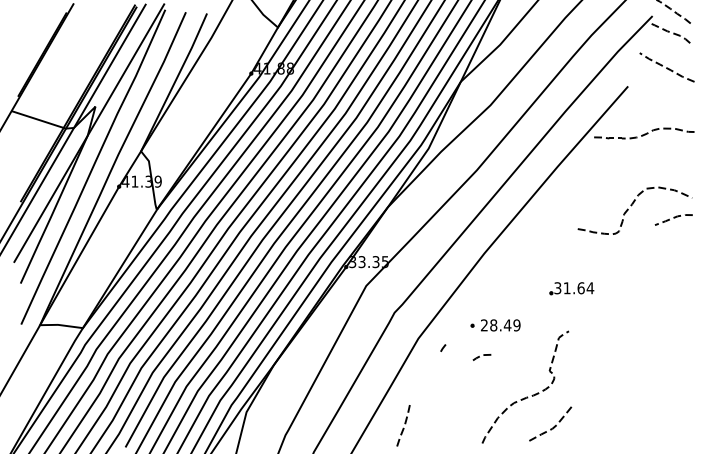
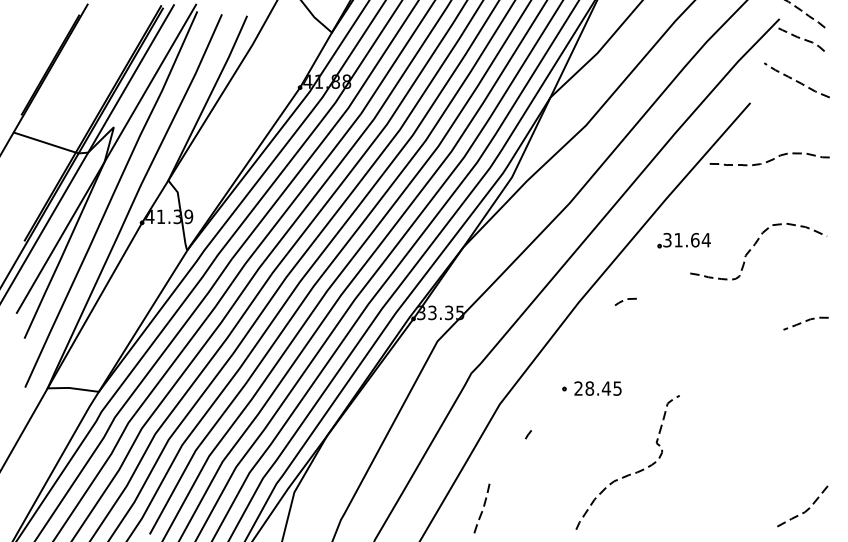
line: (673, 218) -> (805, 321), moved
part: (571, 288) -> (683, 240), moved
text: (516, 325) -> (617, 388), 28.49 -> 28.45
line: (443, 347) -> (528, 434), moved
line: (480, 357) -> (623, 301), moved
curve: (553, 426) -> (806, 509), moved

